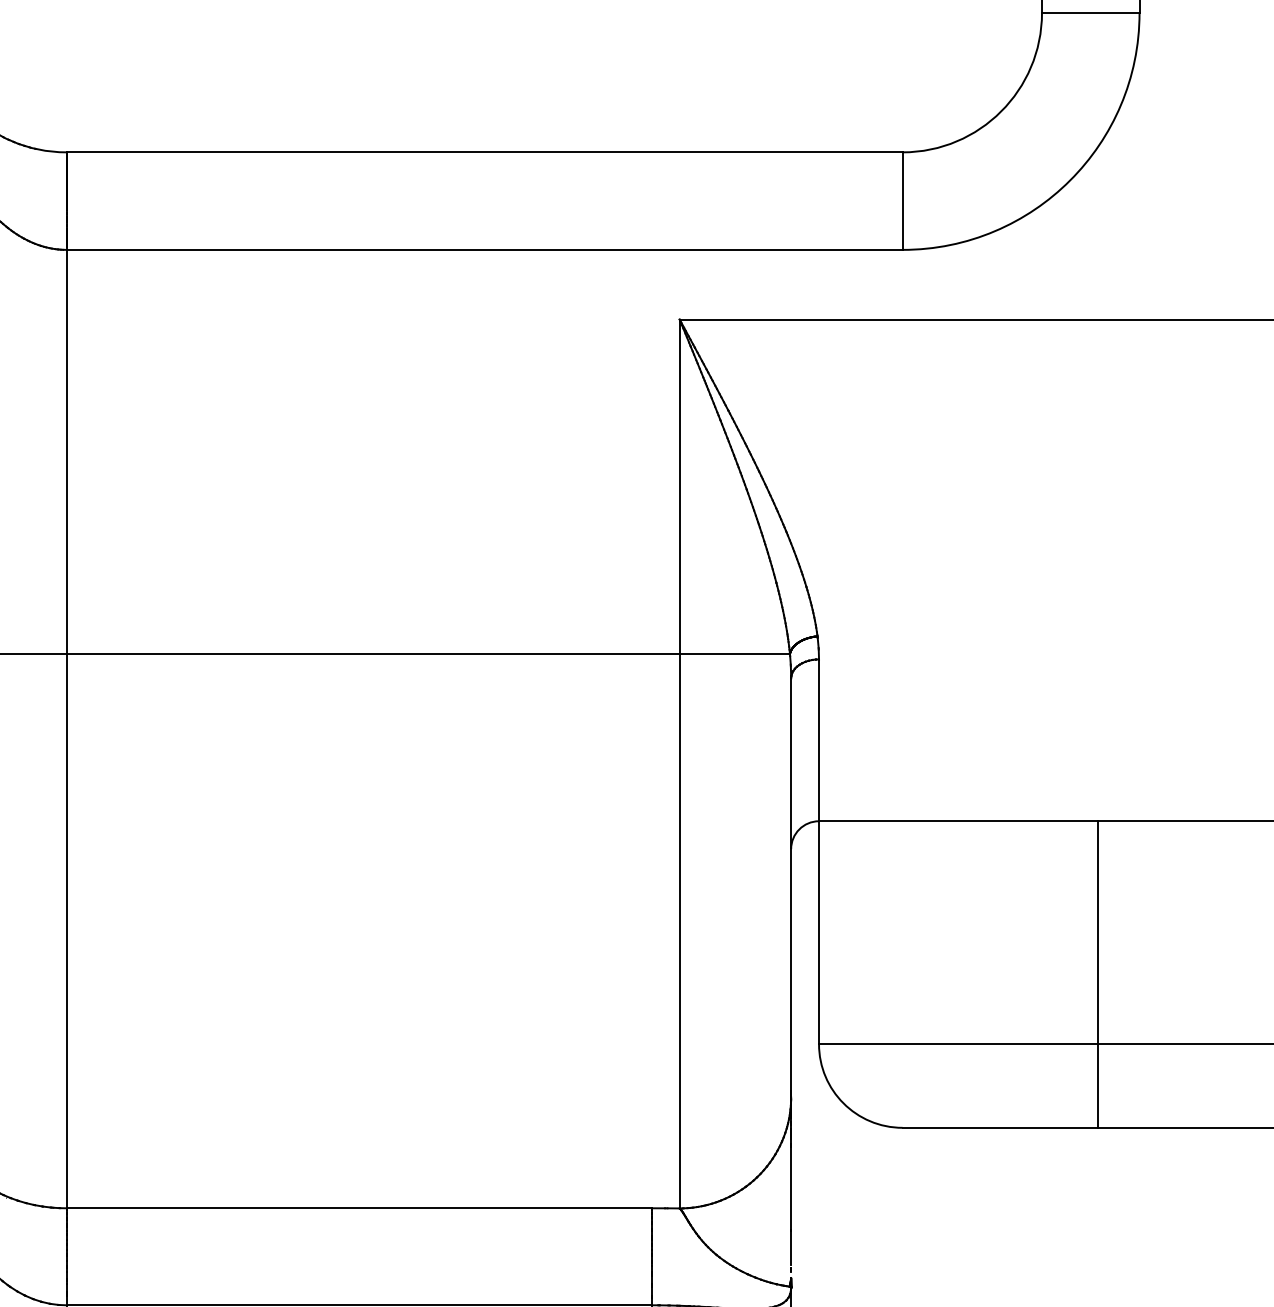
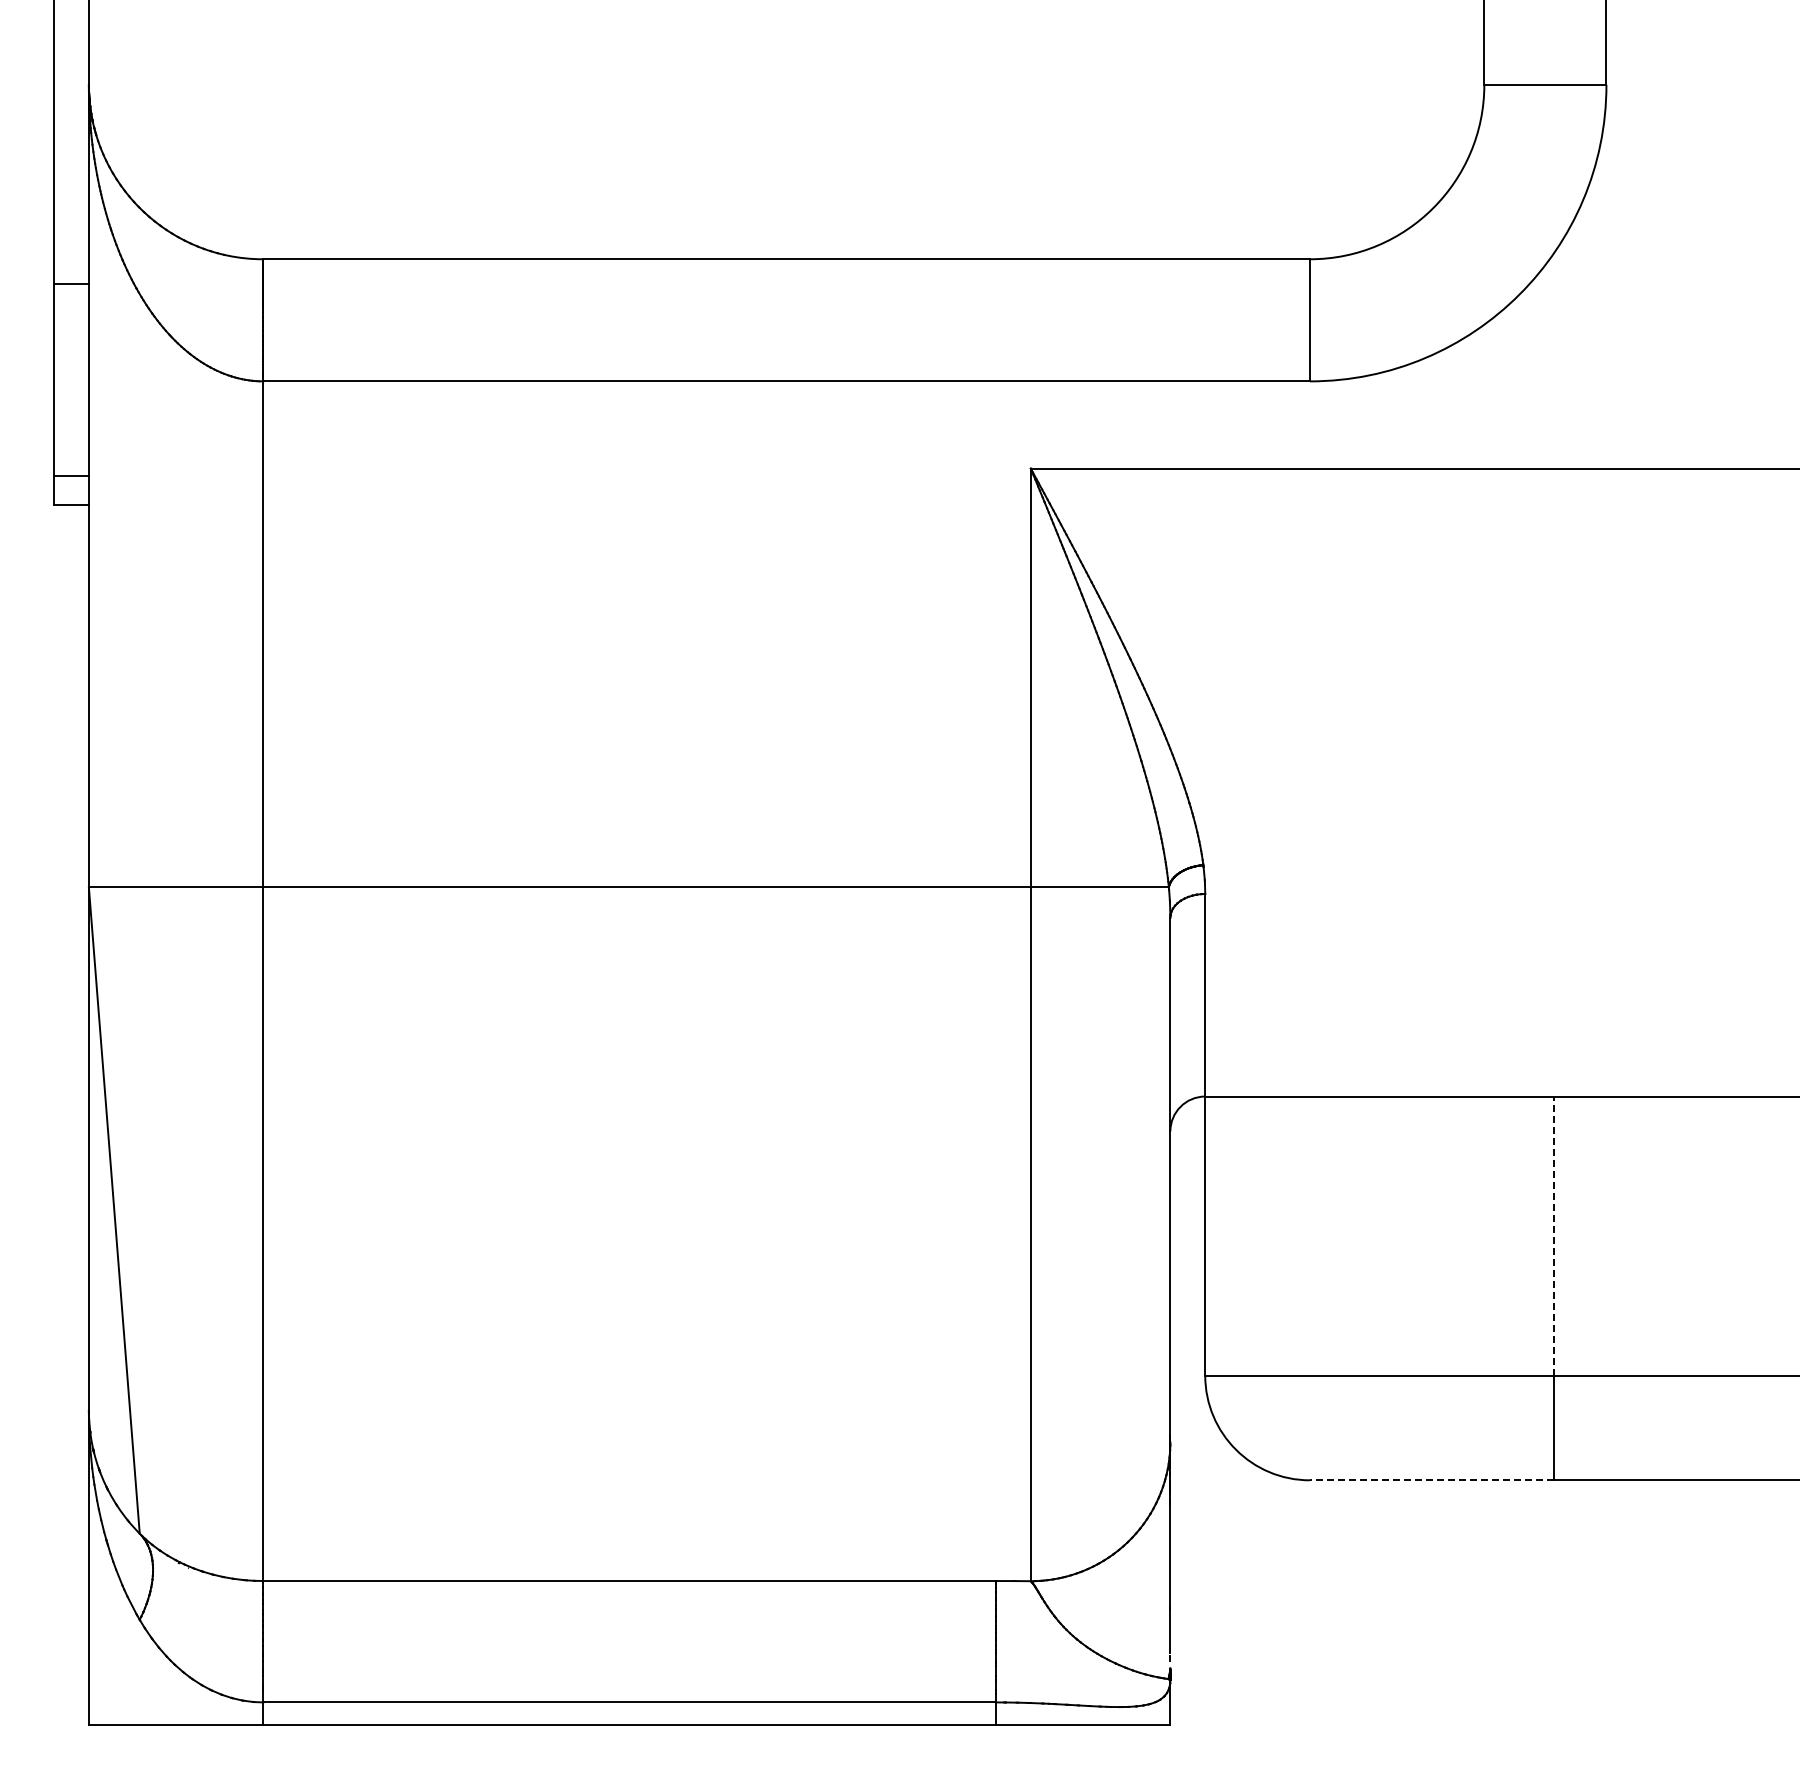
line: (1098, 933) -> (1554, 1236), solid -> dashed
line: (999, 1127) -> (1431, 1480), solid -> dashed

